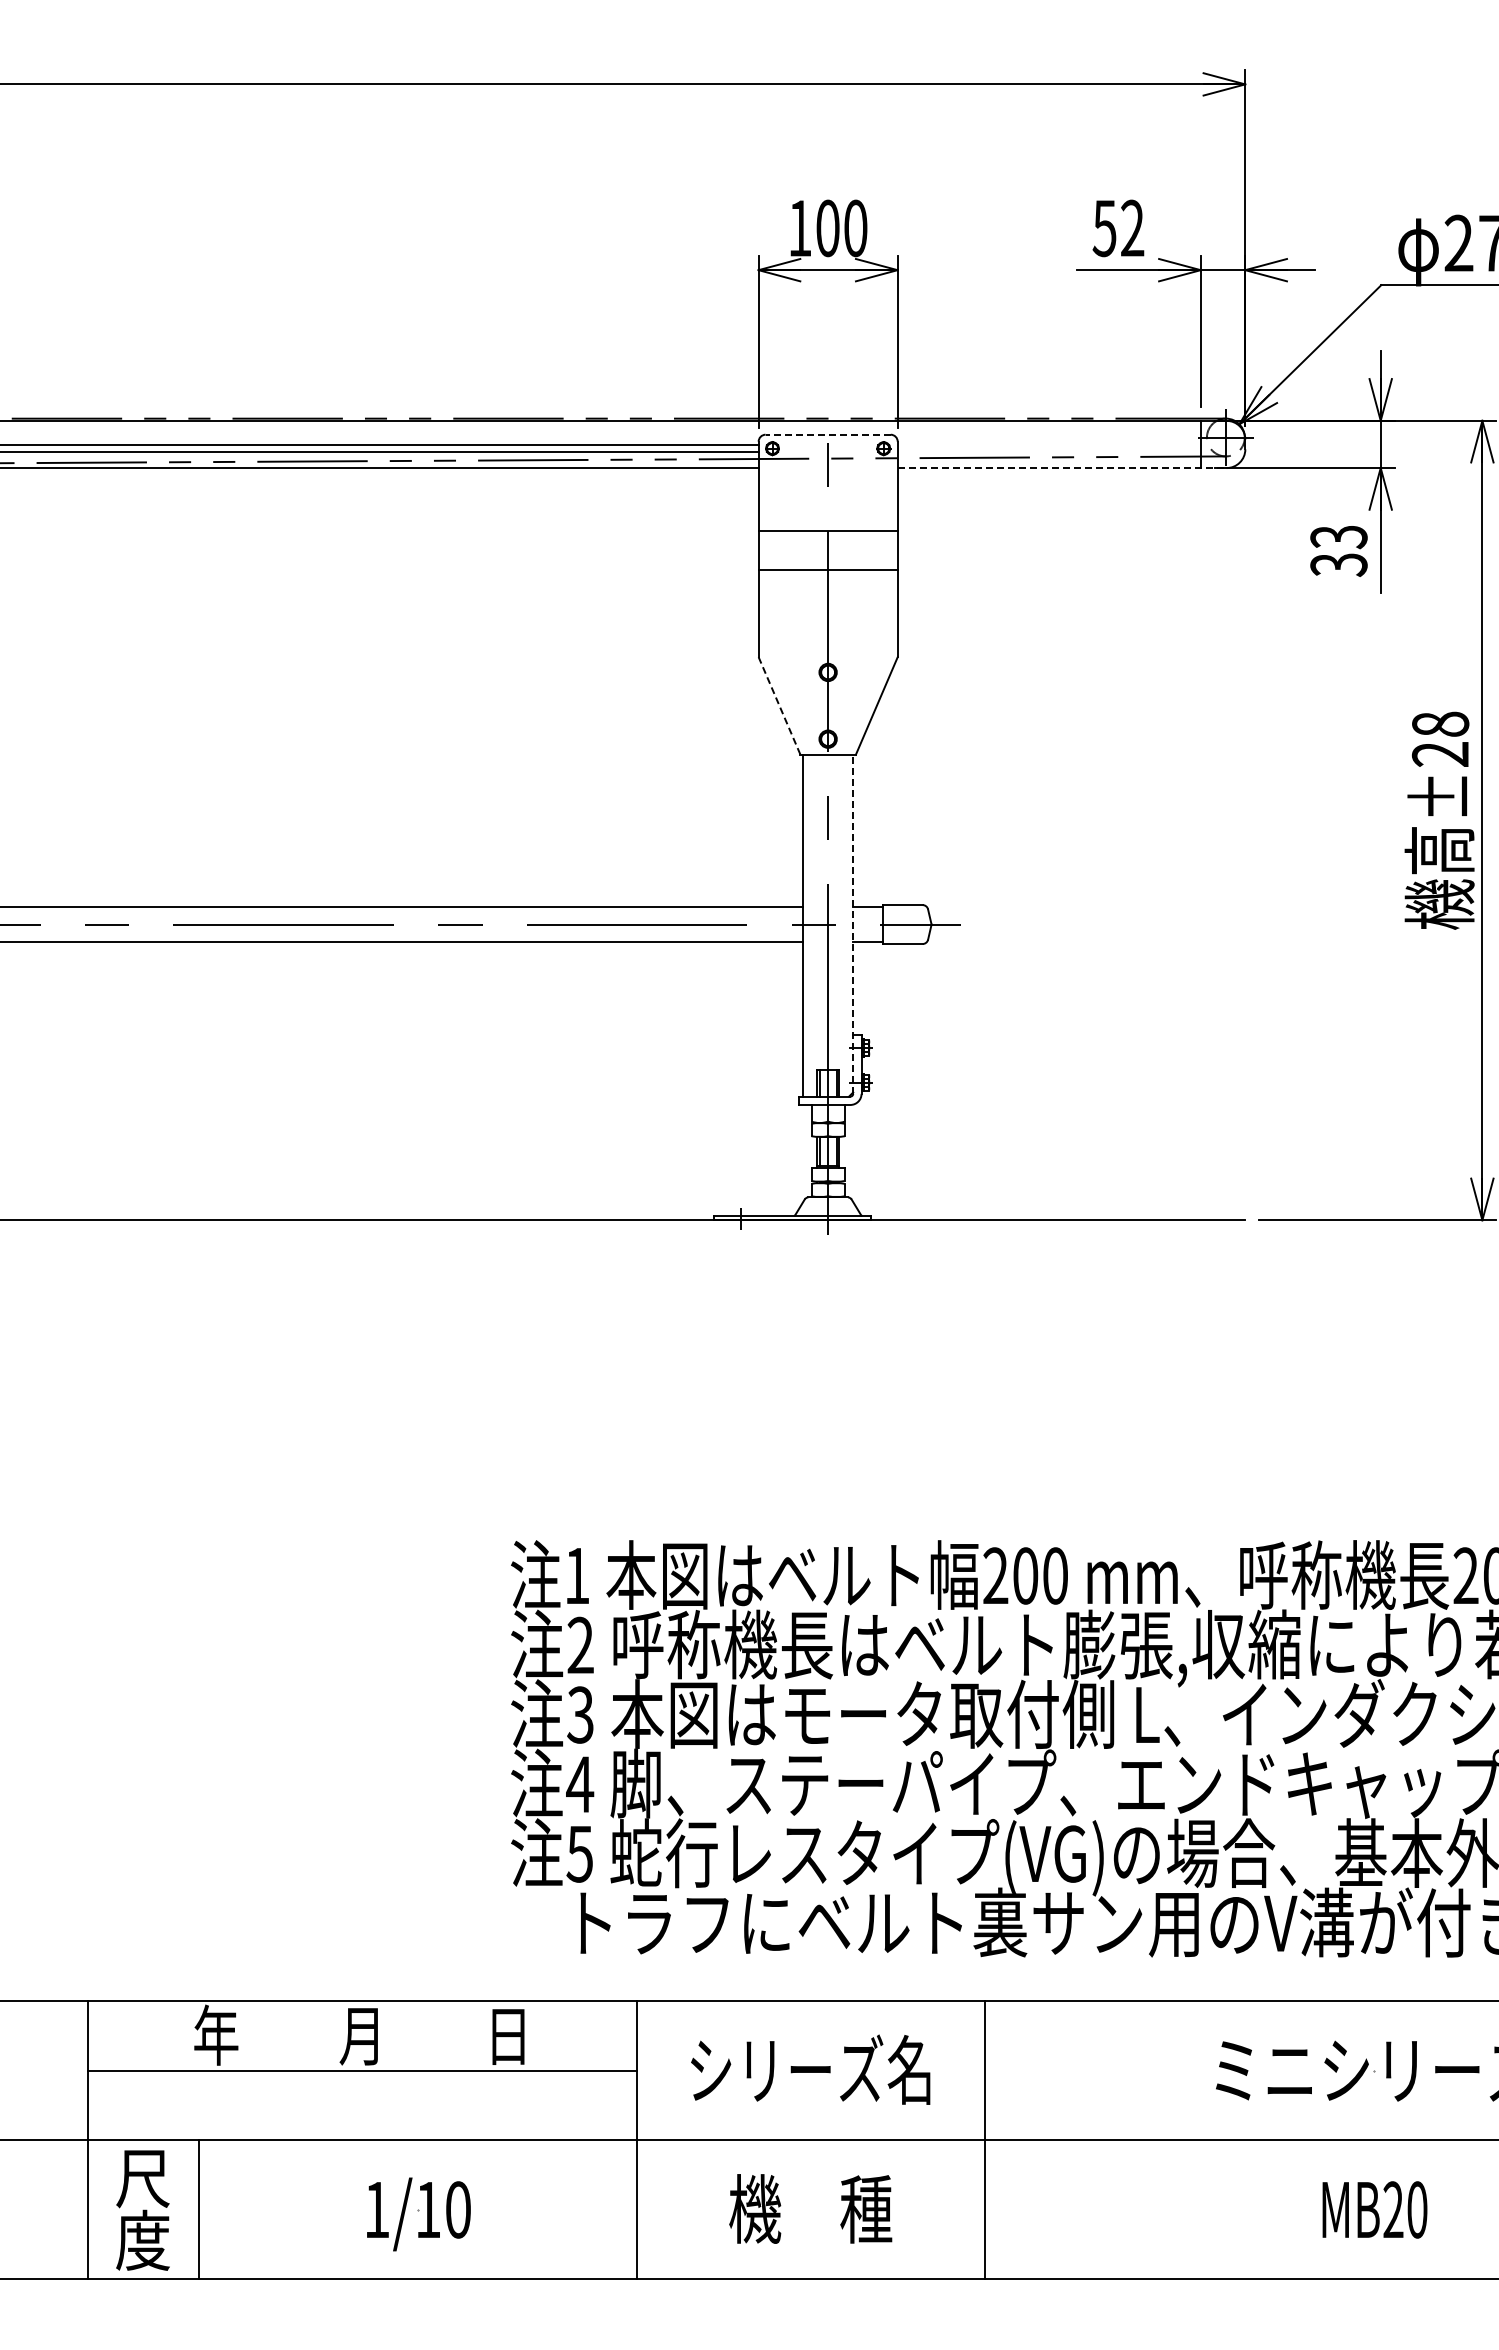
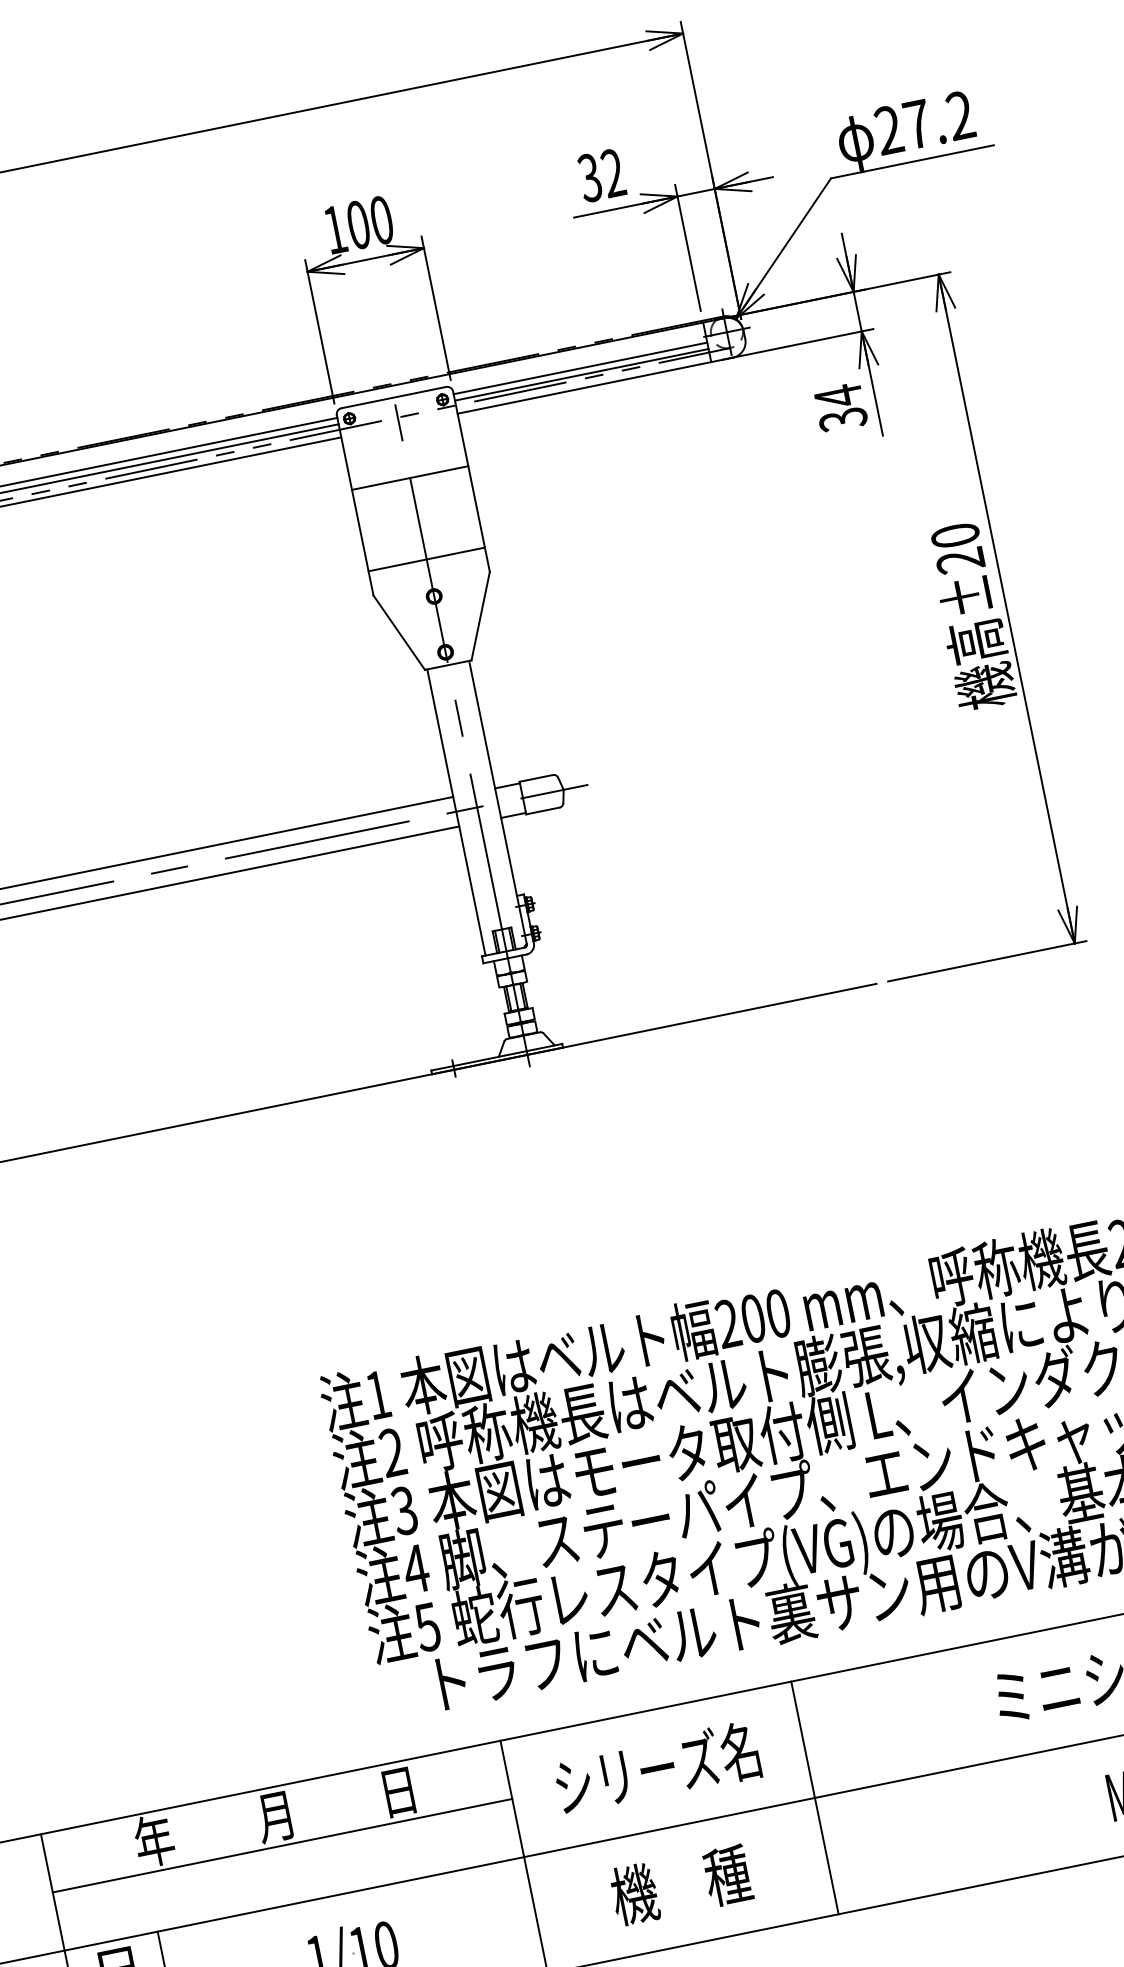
text: (1104, 227) -> (589, 177), 52 -> 32
line: (828, 434) -> (394, 397), dashed -> solid
line: (1048, 444) -> (579, 368), added
line: (1048, 452) -> (581, 374), added
line: (1062, 468) -> (595, 386), dashed -> solid
text: (1338, 536) -> (838, 395), 33 -> 34
line: (827, 570) -> (426, 559), moved
line: (779, 705) -> (399, 632), dashed -> solid
text: (1440, 723) -> (955, 534), ±28 -> ±20
line: (853, 924) -> (498, 803), dashed -> solid

